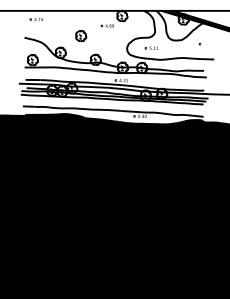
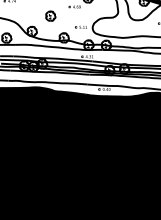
part: (150, 47) -> (80, 26), moved

